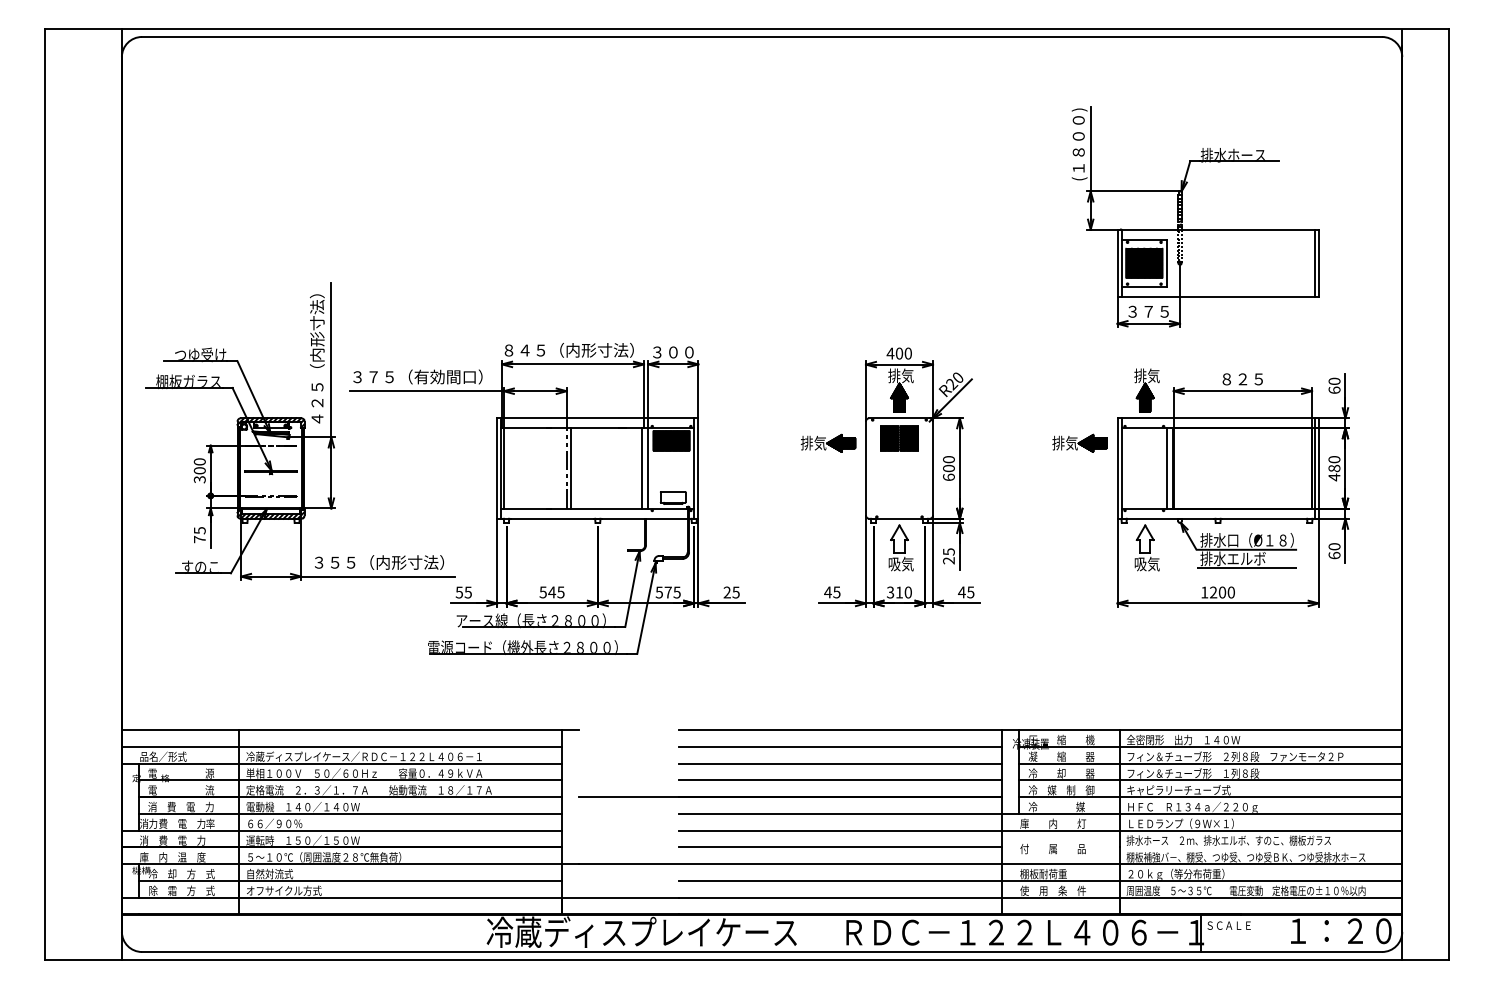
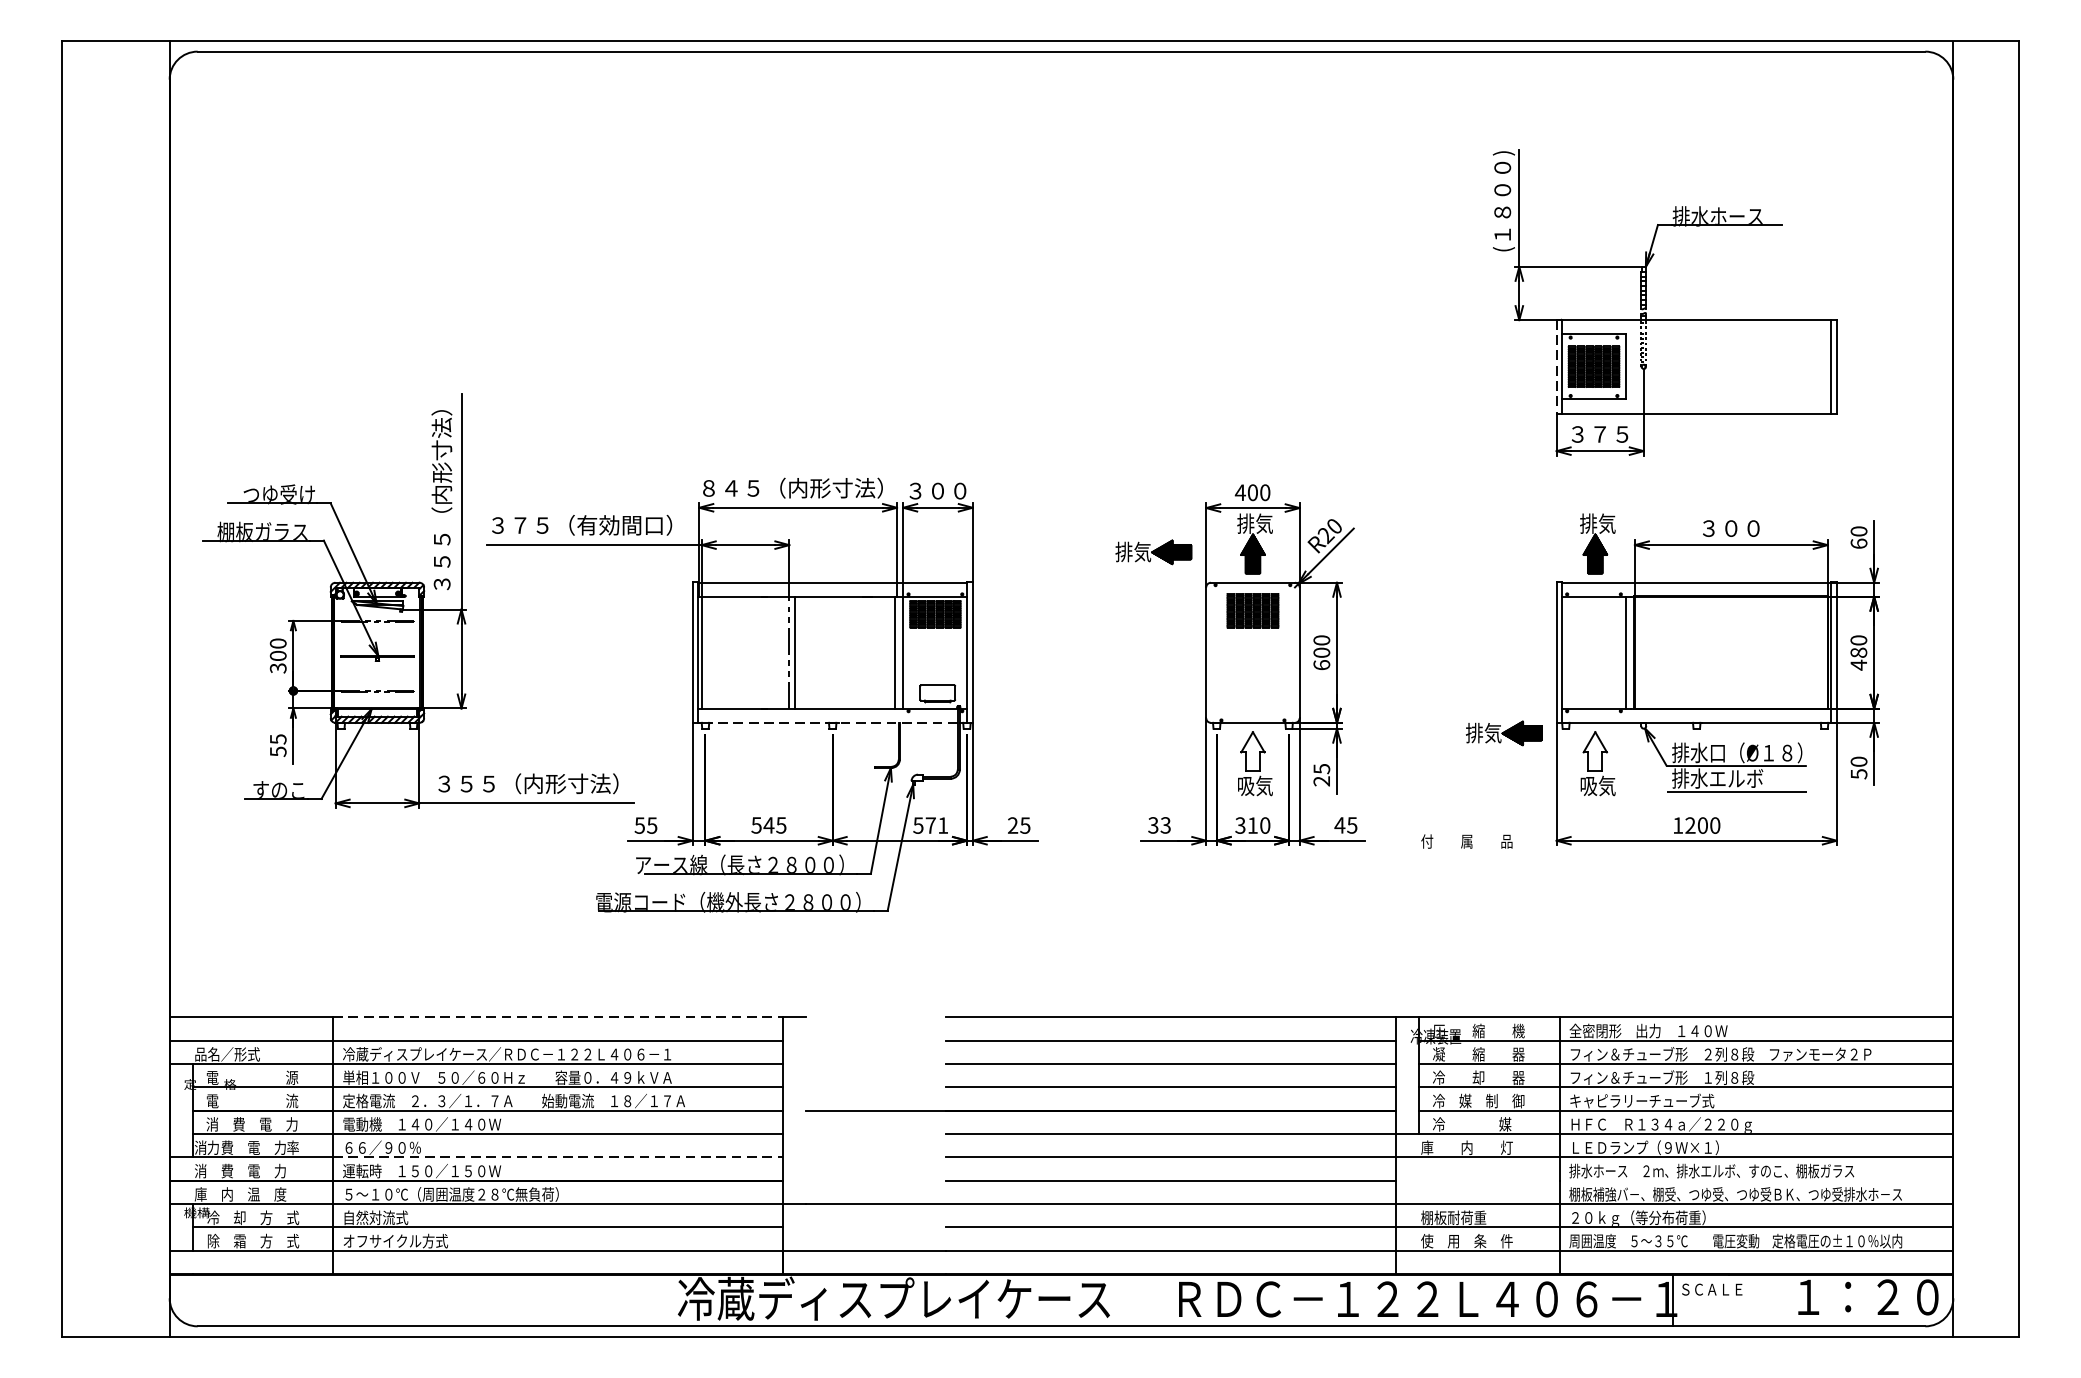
line: (1117, 263) -> (1556, 367), solid -> dashed
text: (1242, 379) -> (1730, 528), ８２５ -> ３００
text: (317, 411) -> (442, 573), ４２５（内形寸法） -> ３５５（内形寸法）
part: (828, 442) -> (1154, 551), moved
part: (1079, 442) -> (1503, 732), moved
line: (597, 518) -> (832, 722), solid -> dashed
text: (199, 539) -> (277, 751), 75 -> 55
text: (1334, 555) -> (1858, 773), 60 -> 50
text: (676, 592) -> (942, 825), 575 -> 571
text: (832, 592) -> (1159, 825), 45 -> 33
line: (401, 730) -> (559, 1017), solid -> dashed
line: (401, 830) -> (559, 1157), solid -> dashed
text: (1052, 848) -> (1466, 840), moved

